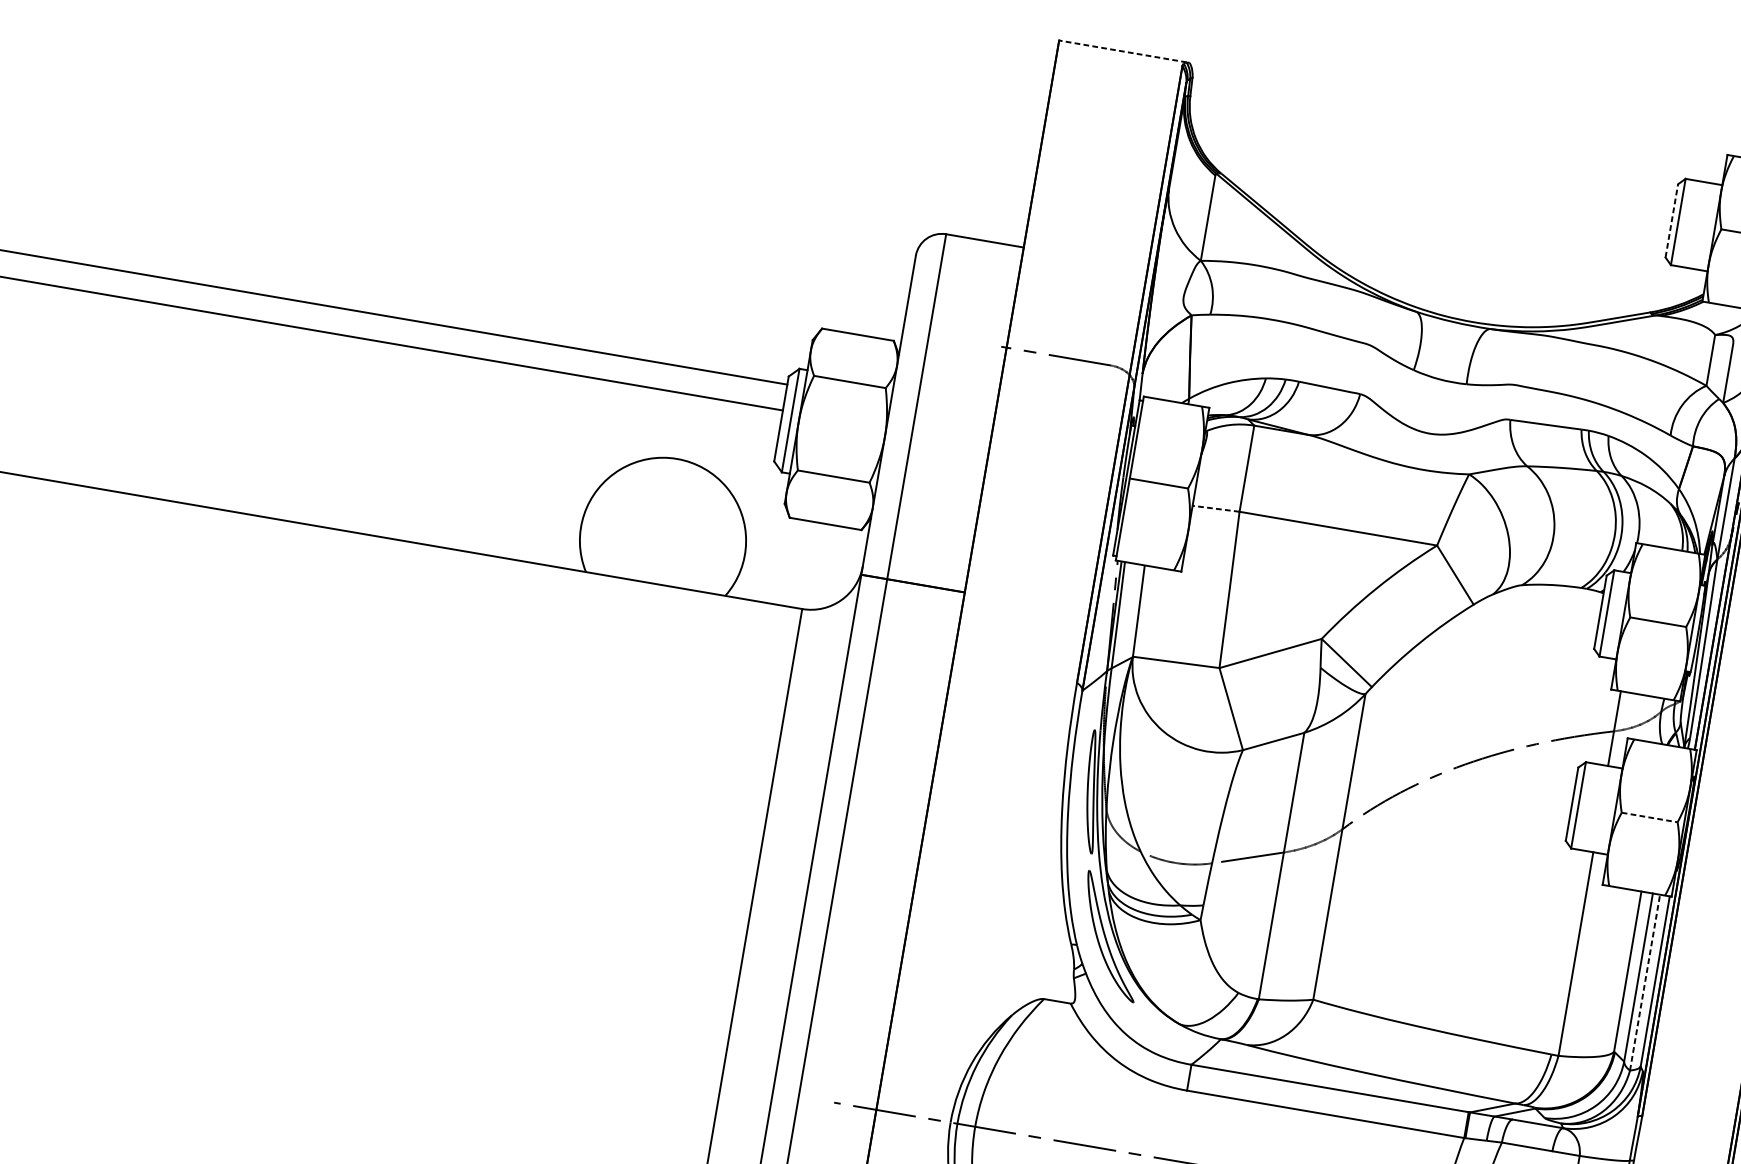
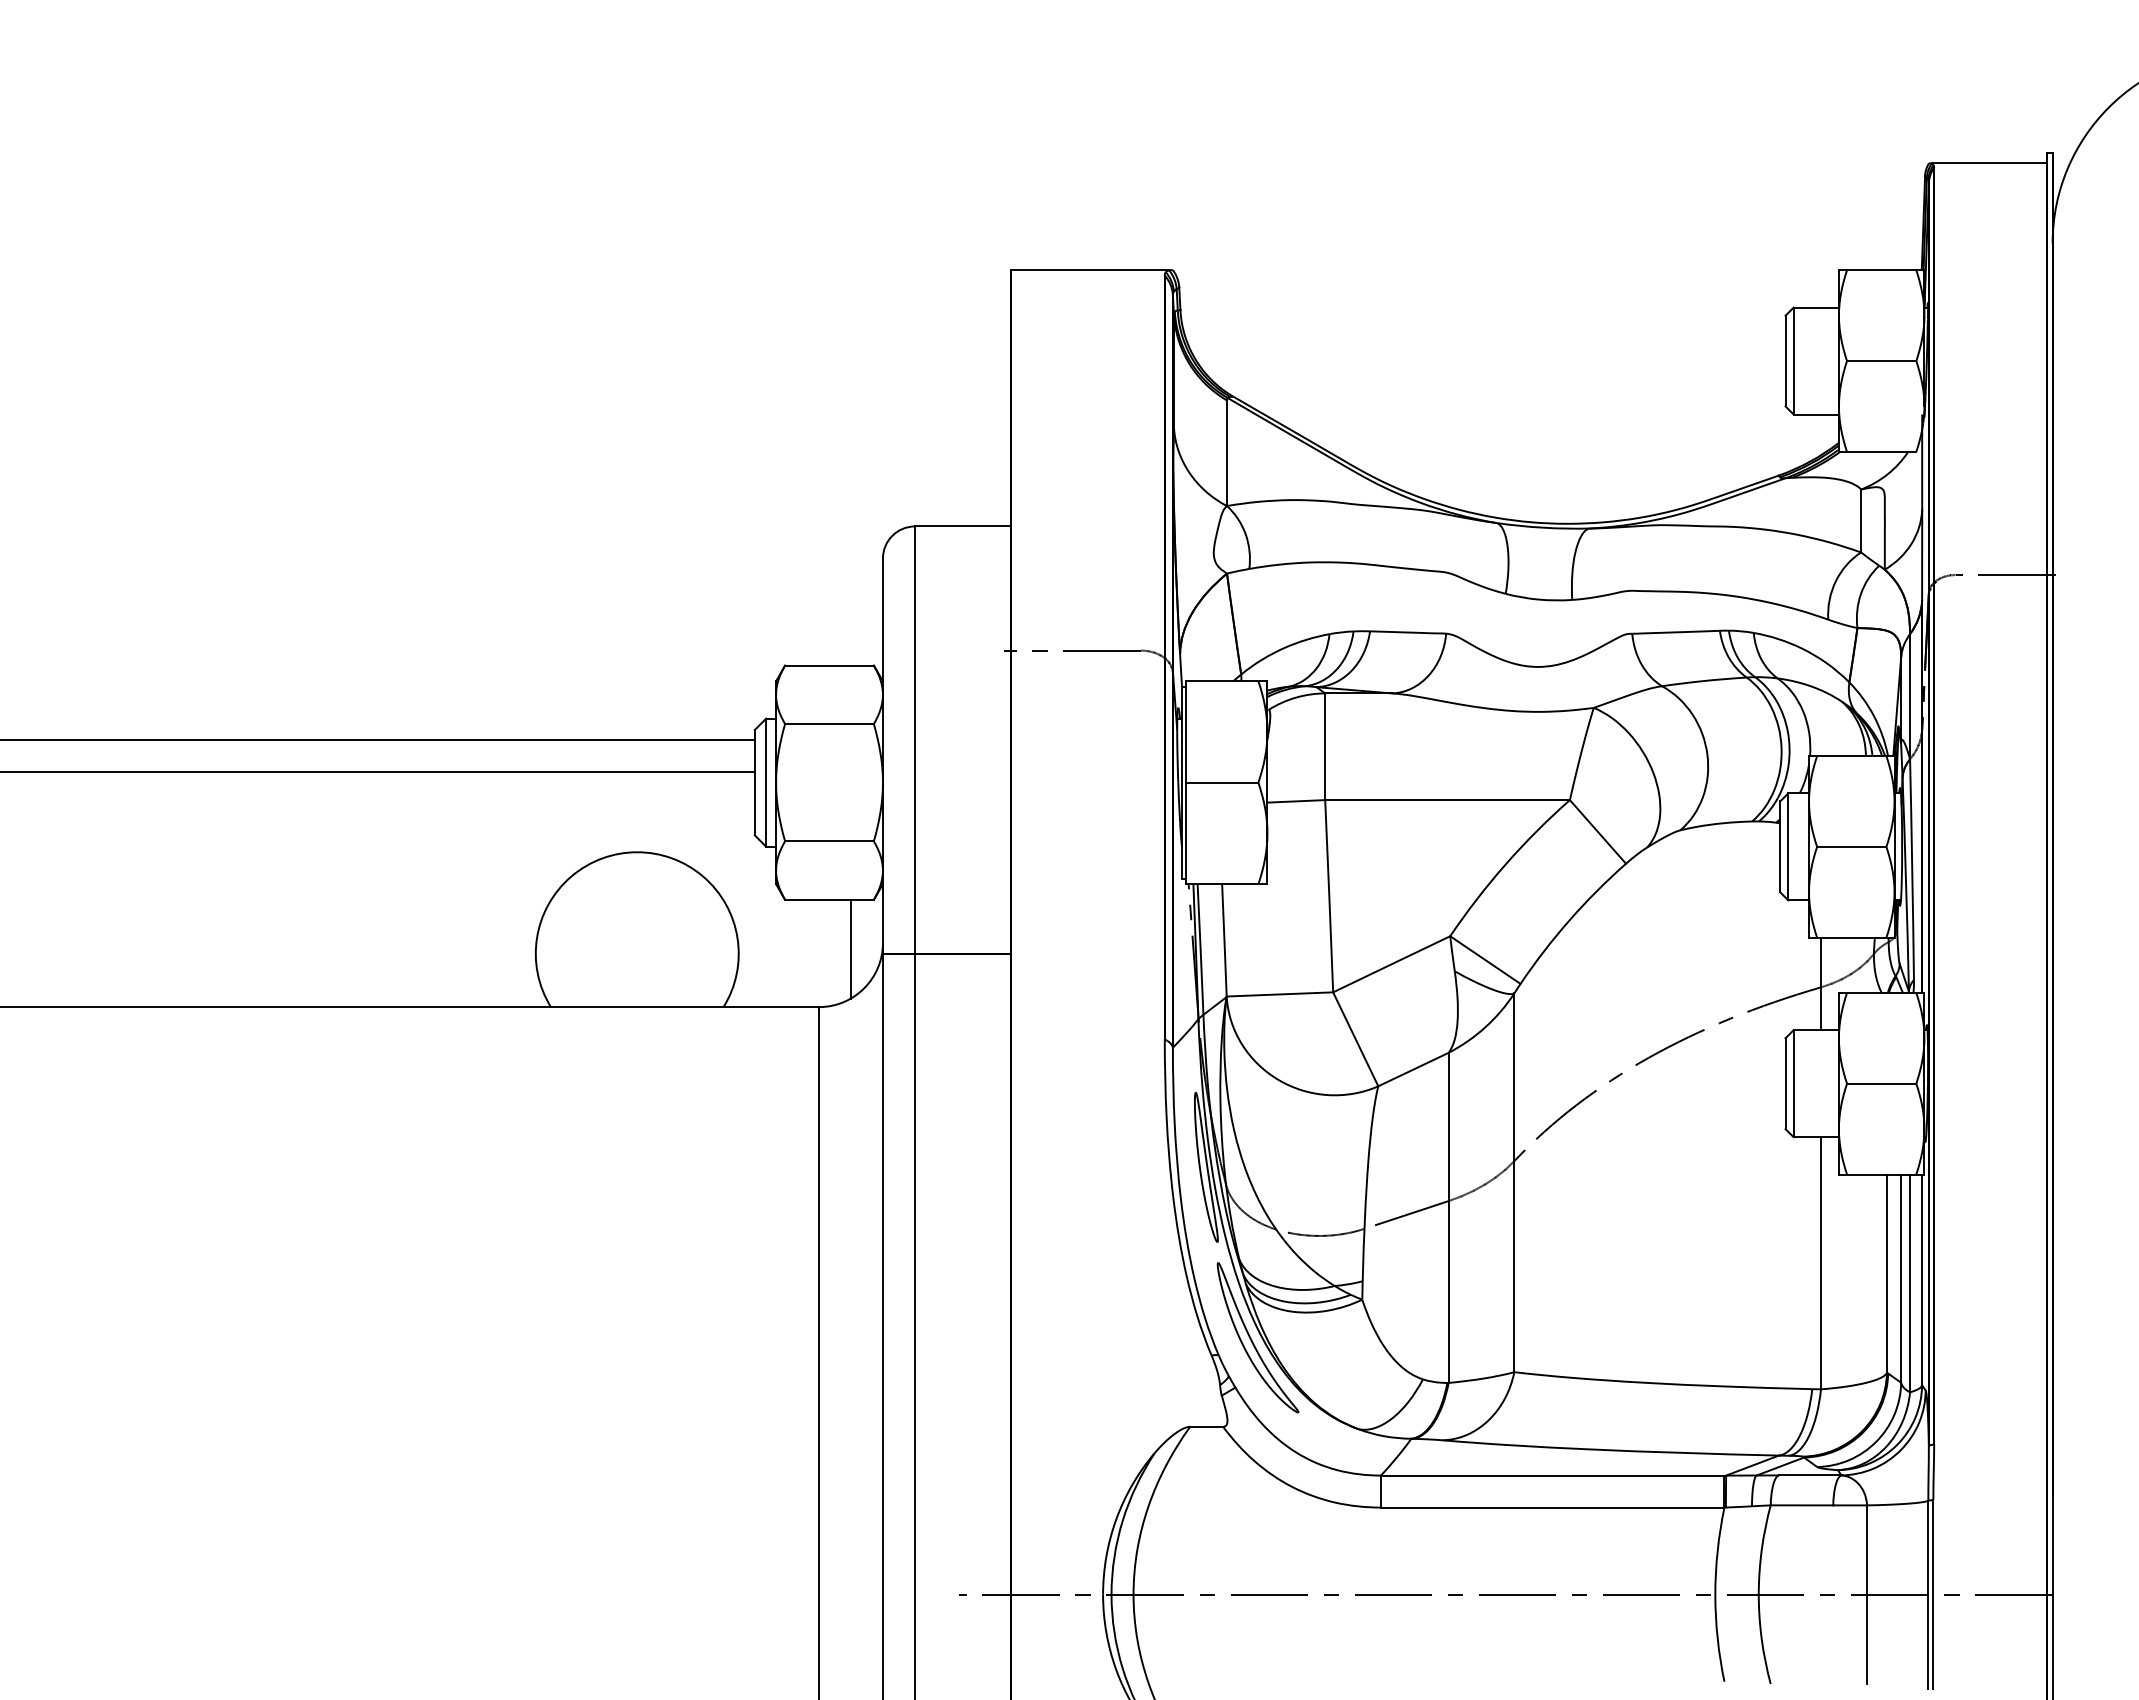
line: (1122, 51) -> (1089, 270), dashed -> solid
line: (1671, 220) -> (1785, 360), dashed -> solid
line: (1216, 508) -> (1296, 801), dashed -> solid
line: (835, 566) -> (850, 948), added
line: (1649, 817) -> (1881, 1083), dashed -> solid
line: (1645, 982) -> (1910, 1283), dashed -> solid

